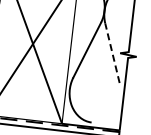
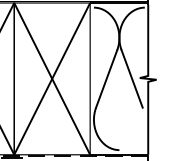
line: (112, 52) -> (132, 78), dashed -> solid

